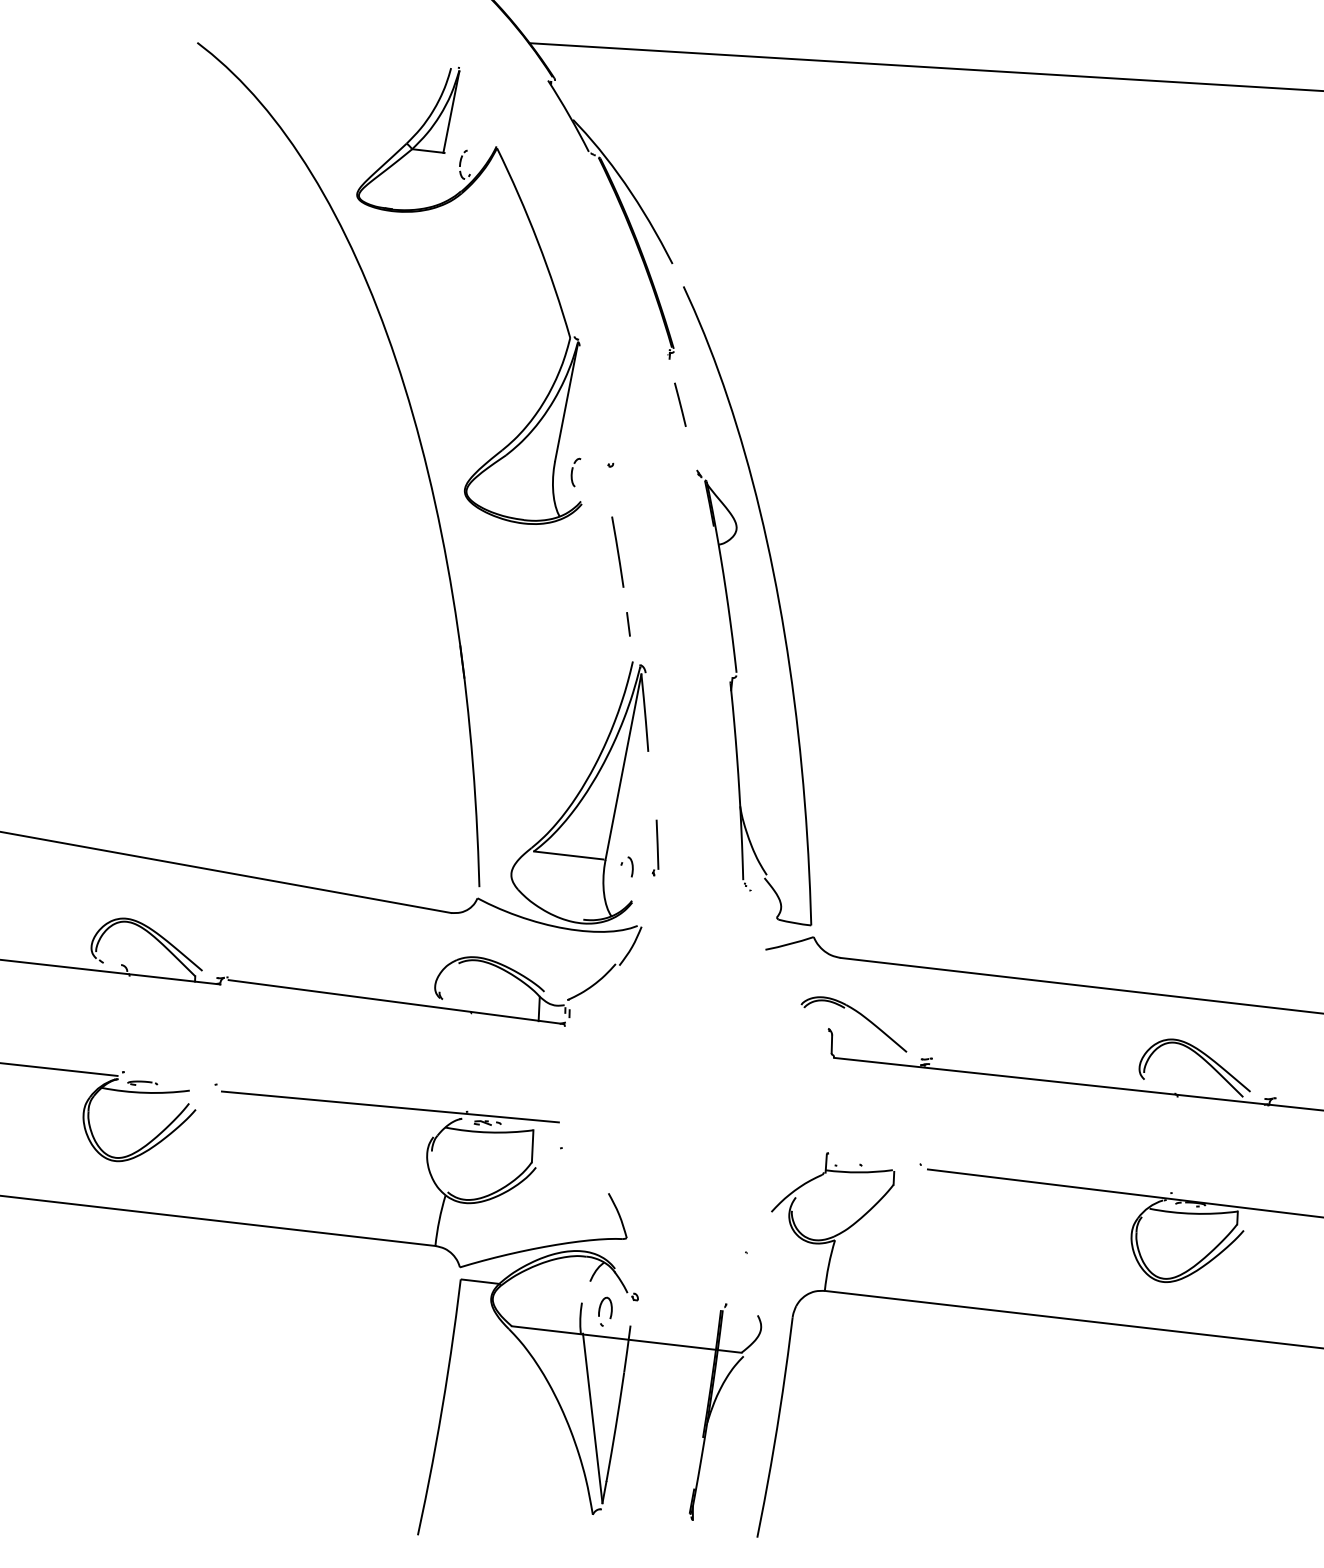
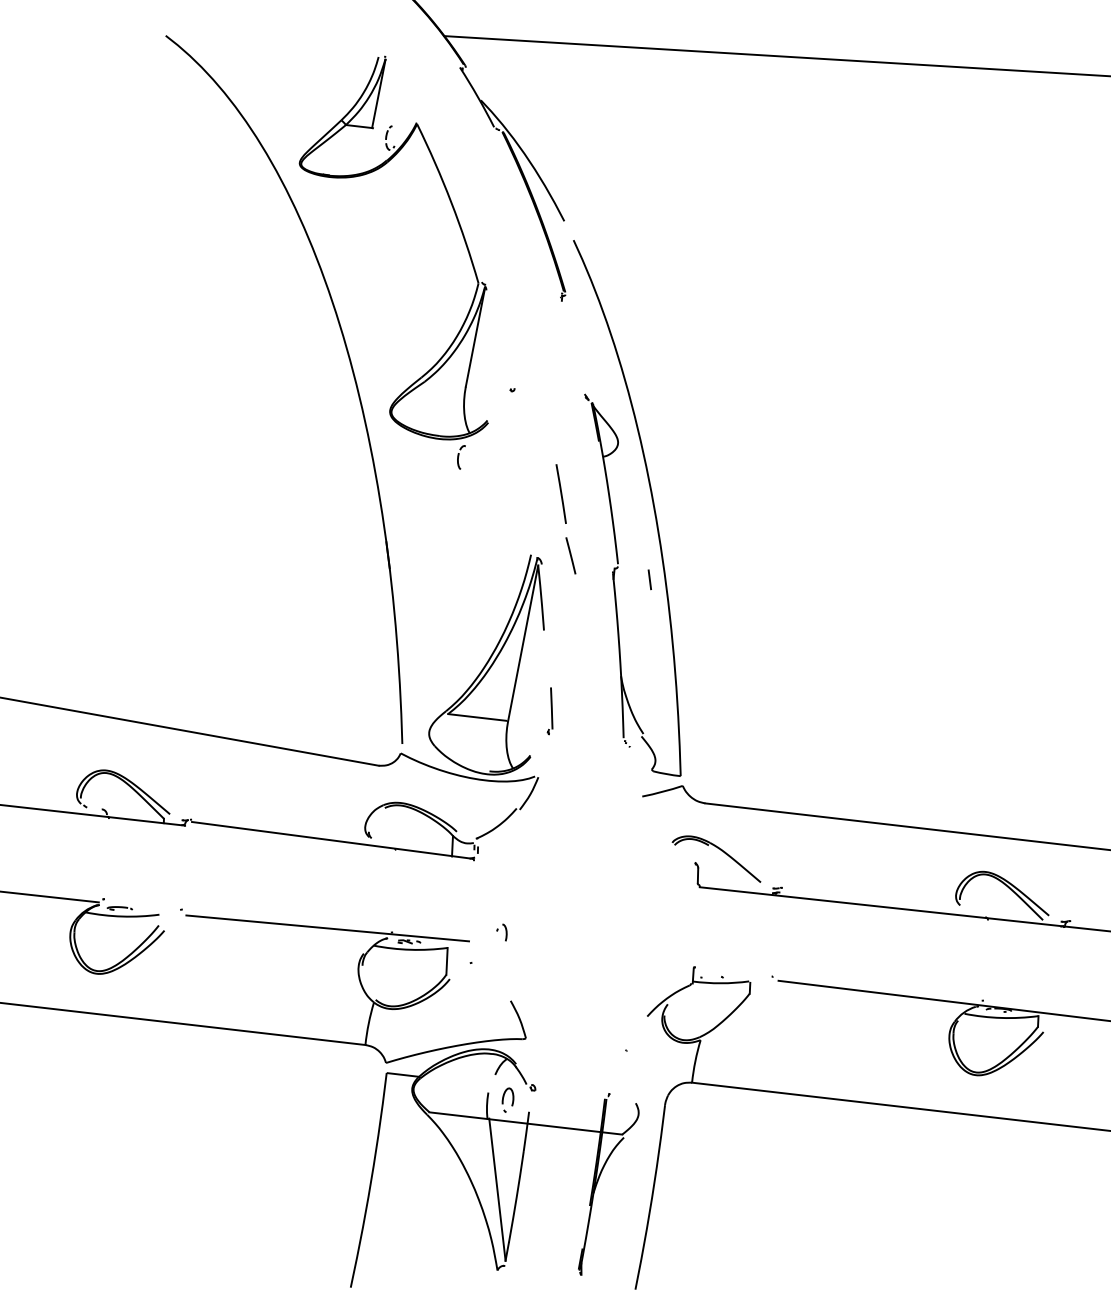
line: (680, 404) -> (571, 555), moved
part: (575, 472) -> (461, 457), moved
line: (617, 551) -> (560, 493), moved
line: (628, 624) -> (649, 579), moved
part: (626, 866) -> (501, 932), moved

